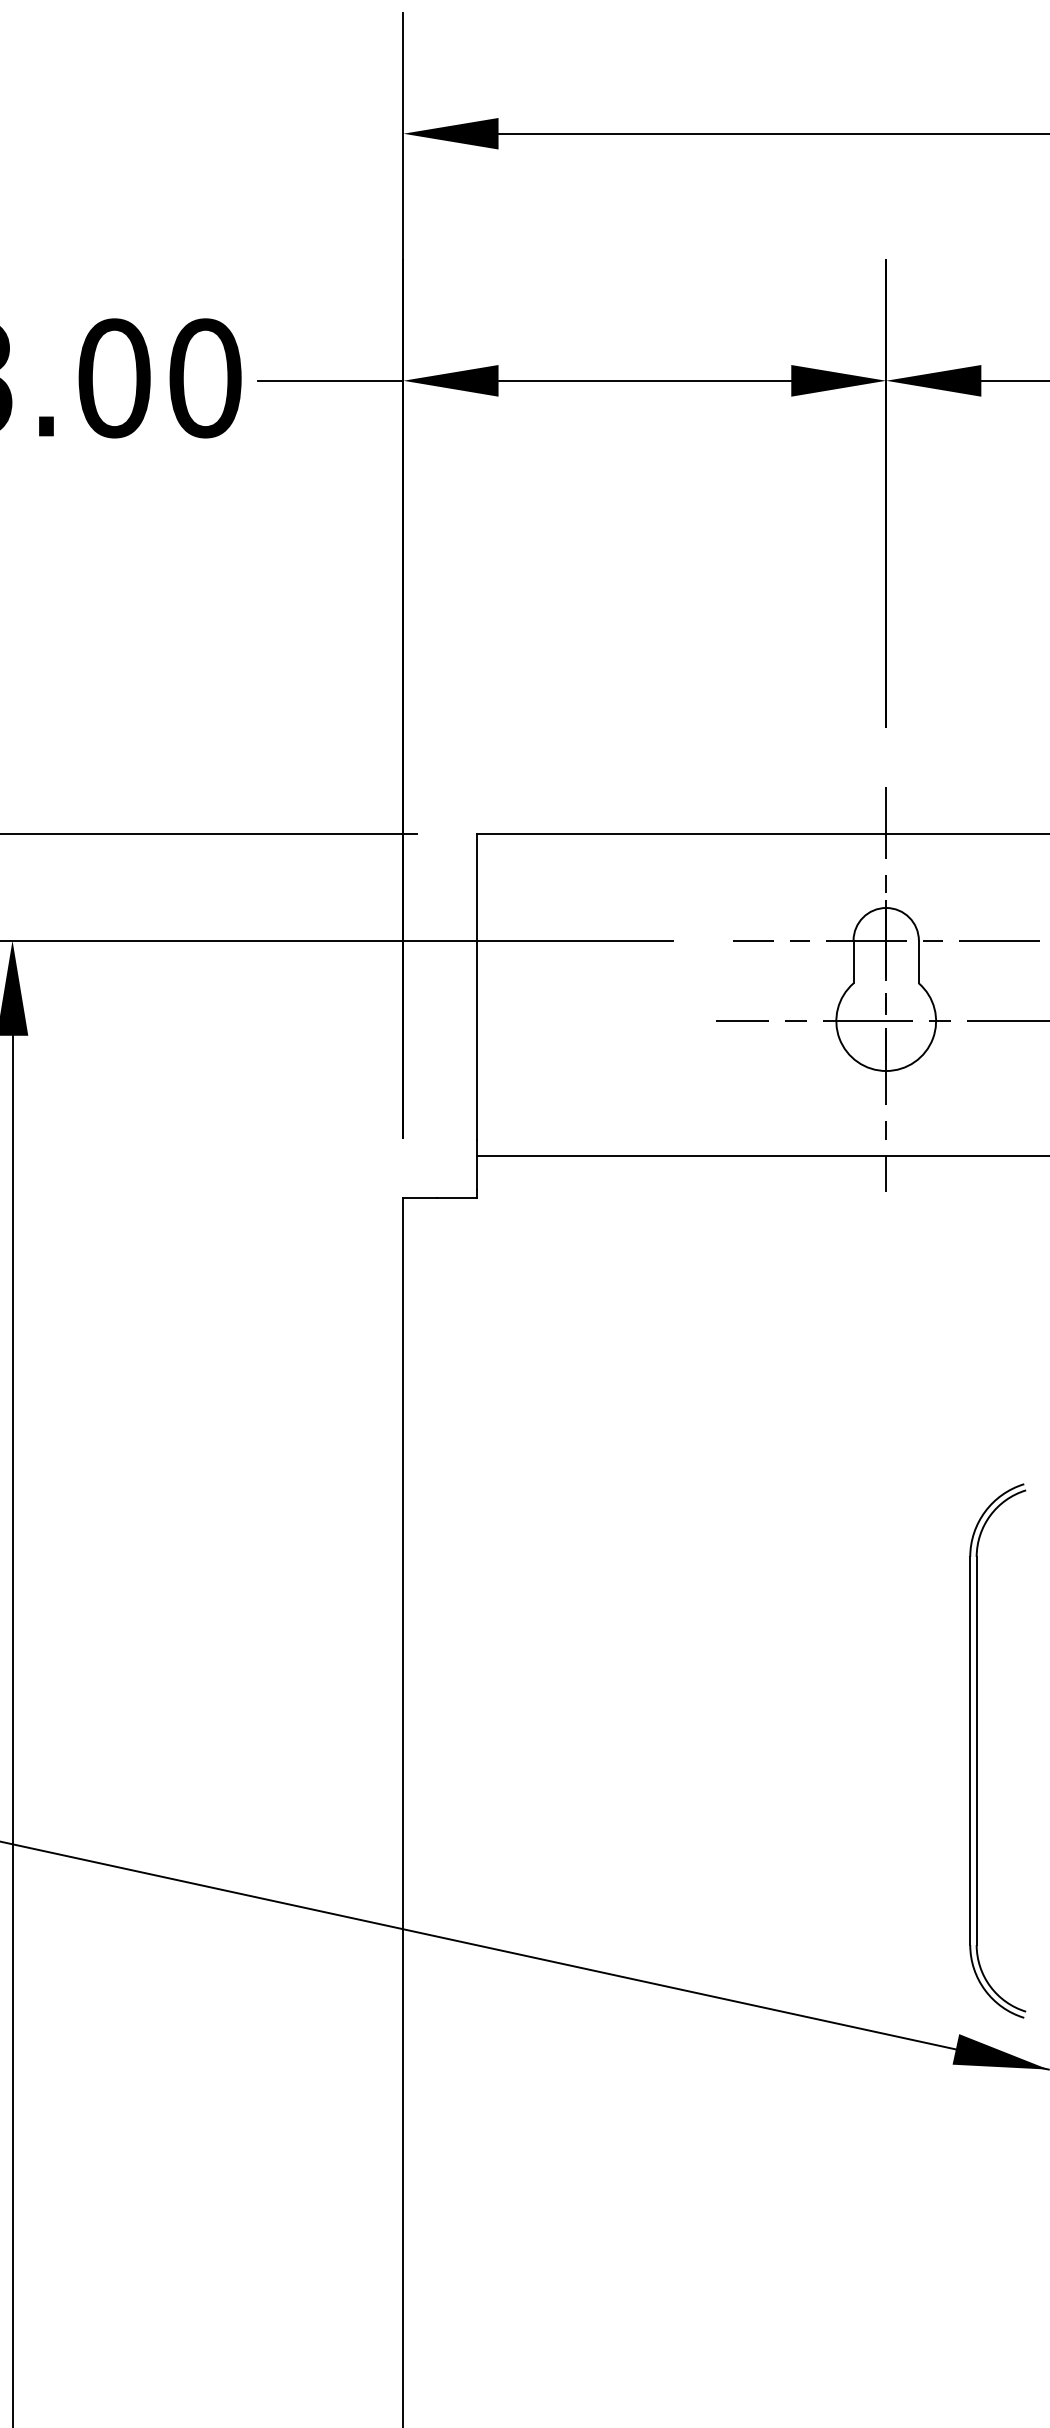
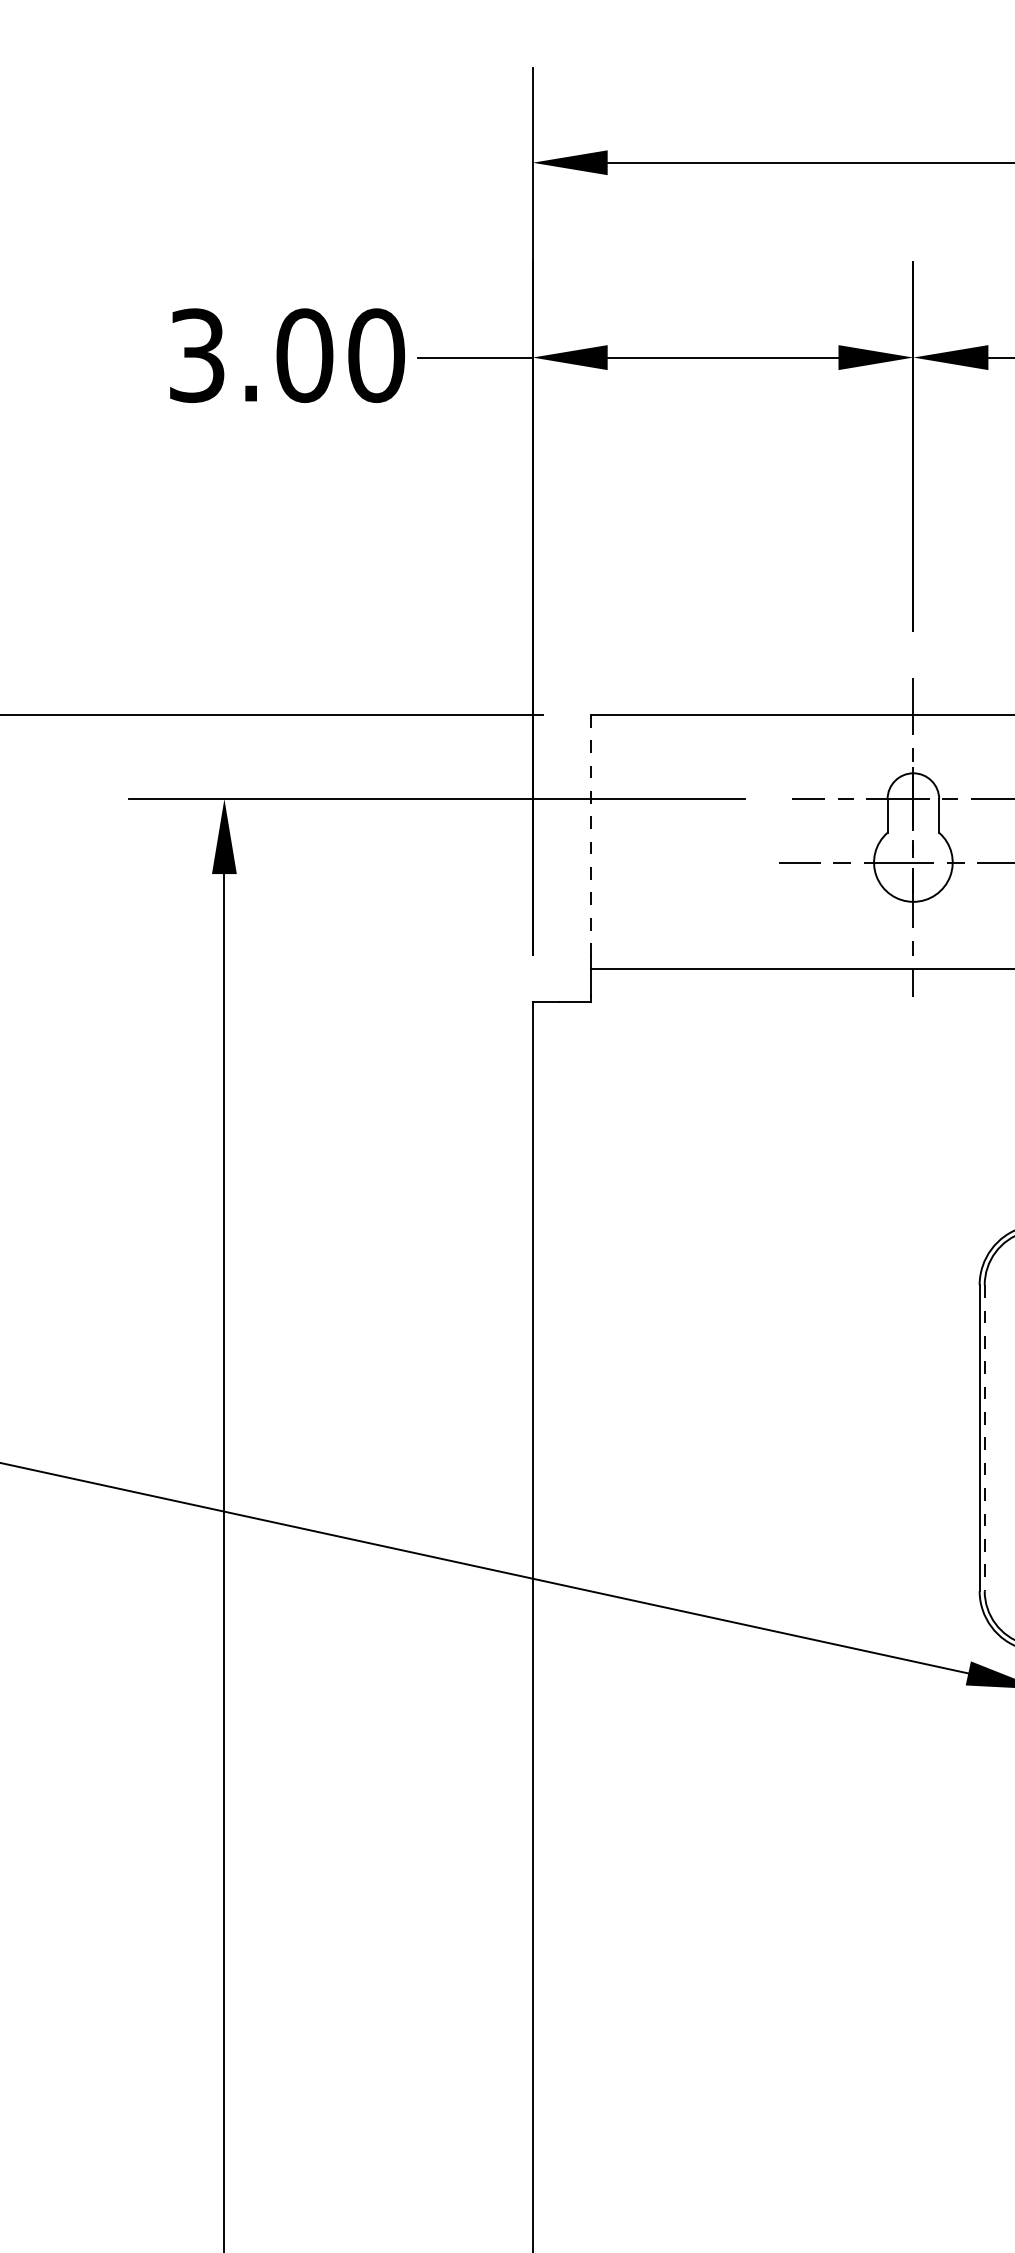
line: (478, 986) -> (591, 835), solid -> dashed
line: (976, 1751) -> (984, 1438), solid -> dashed

